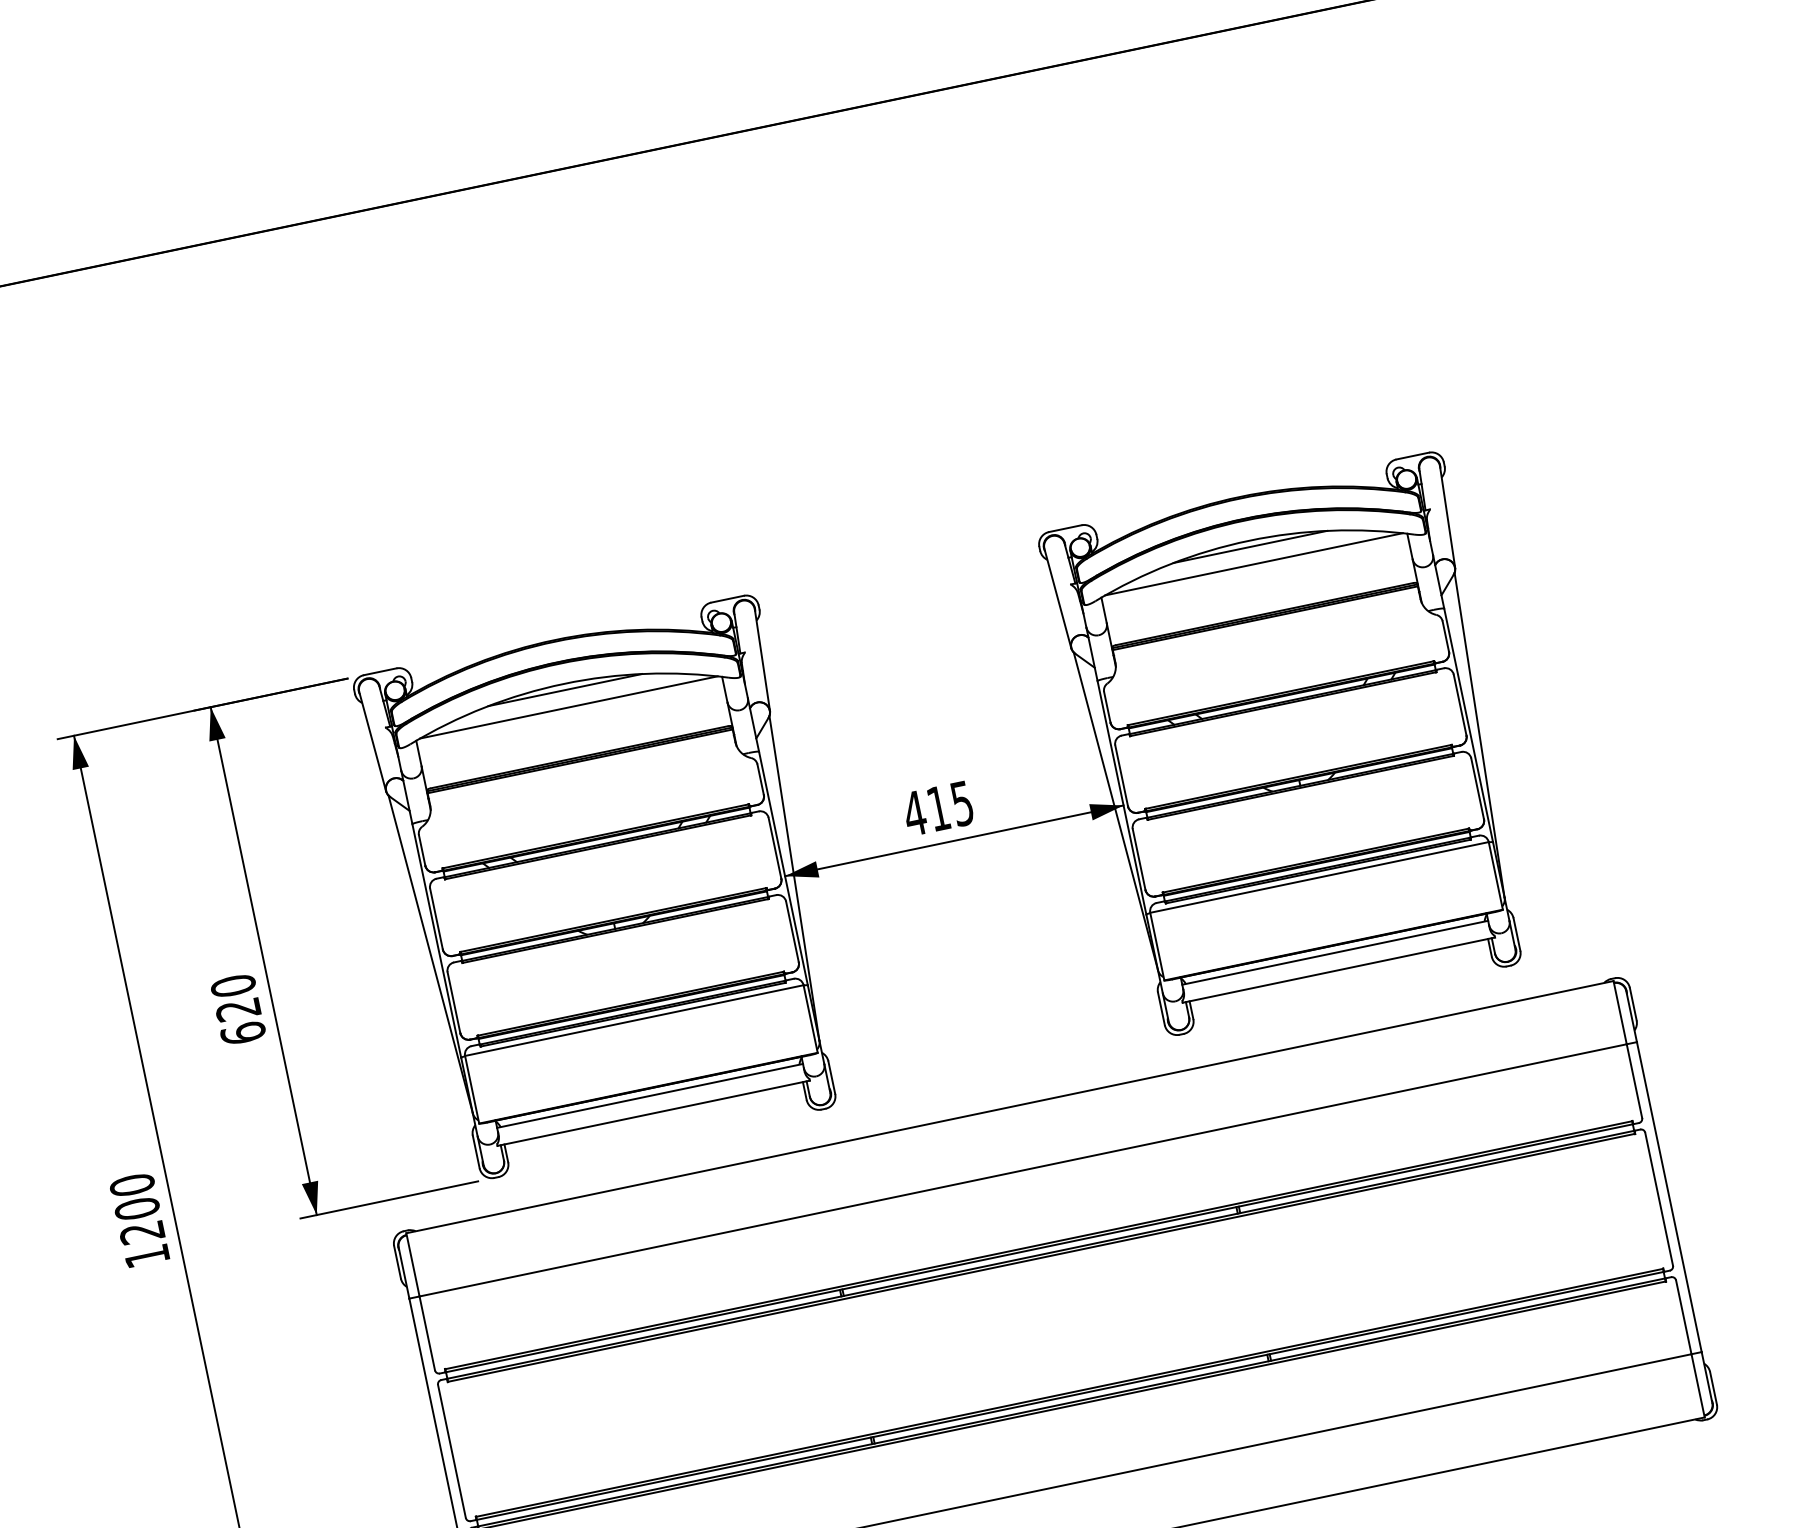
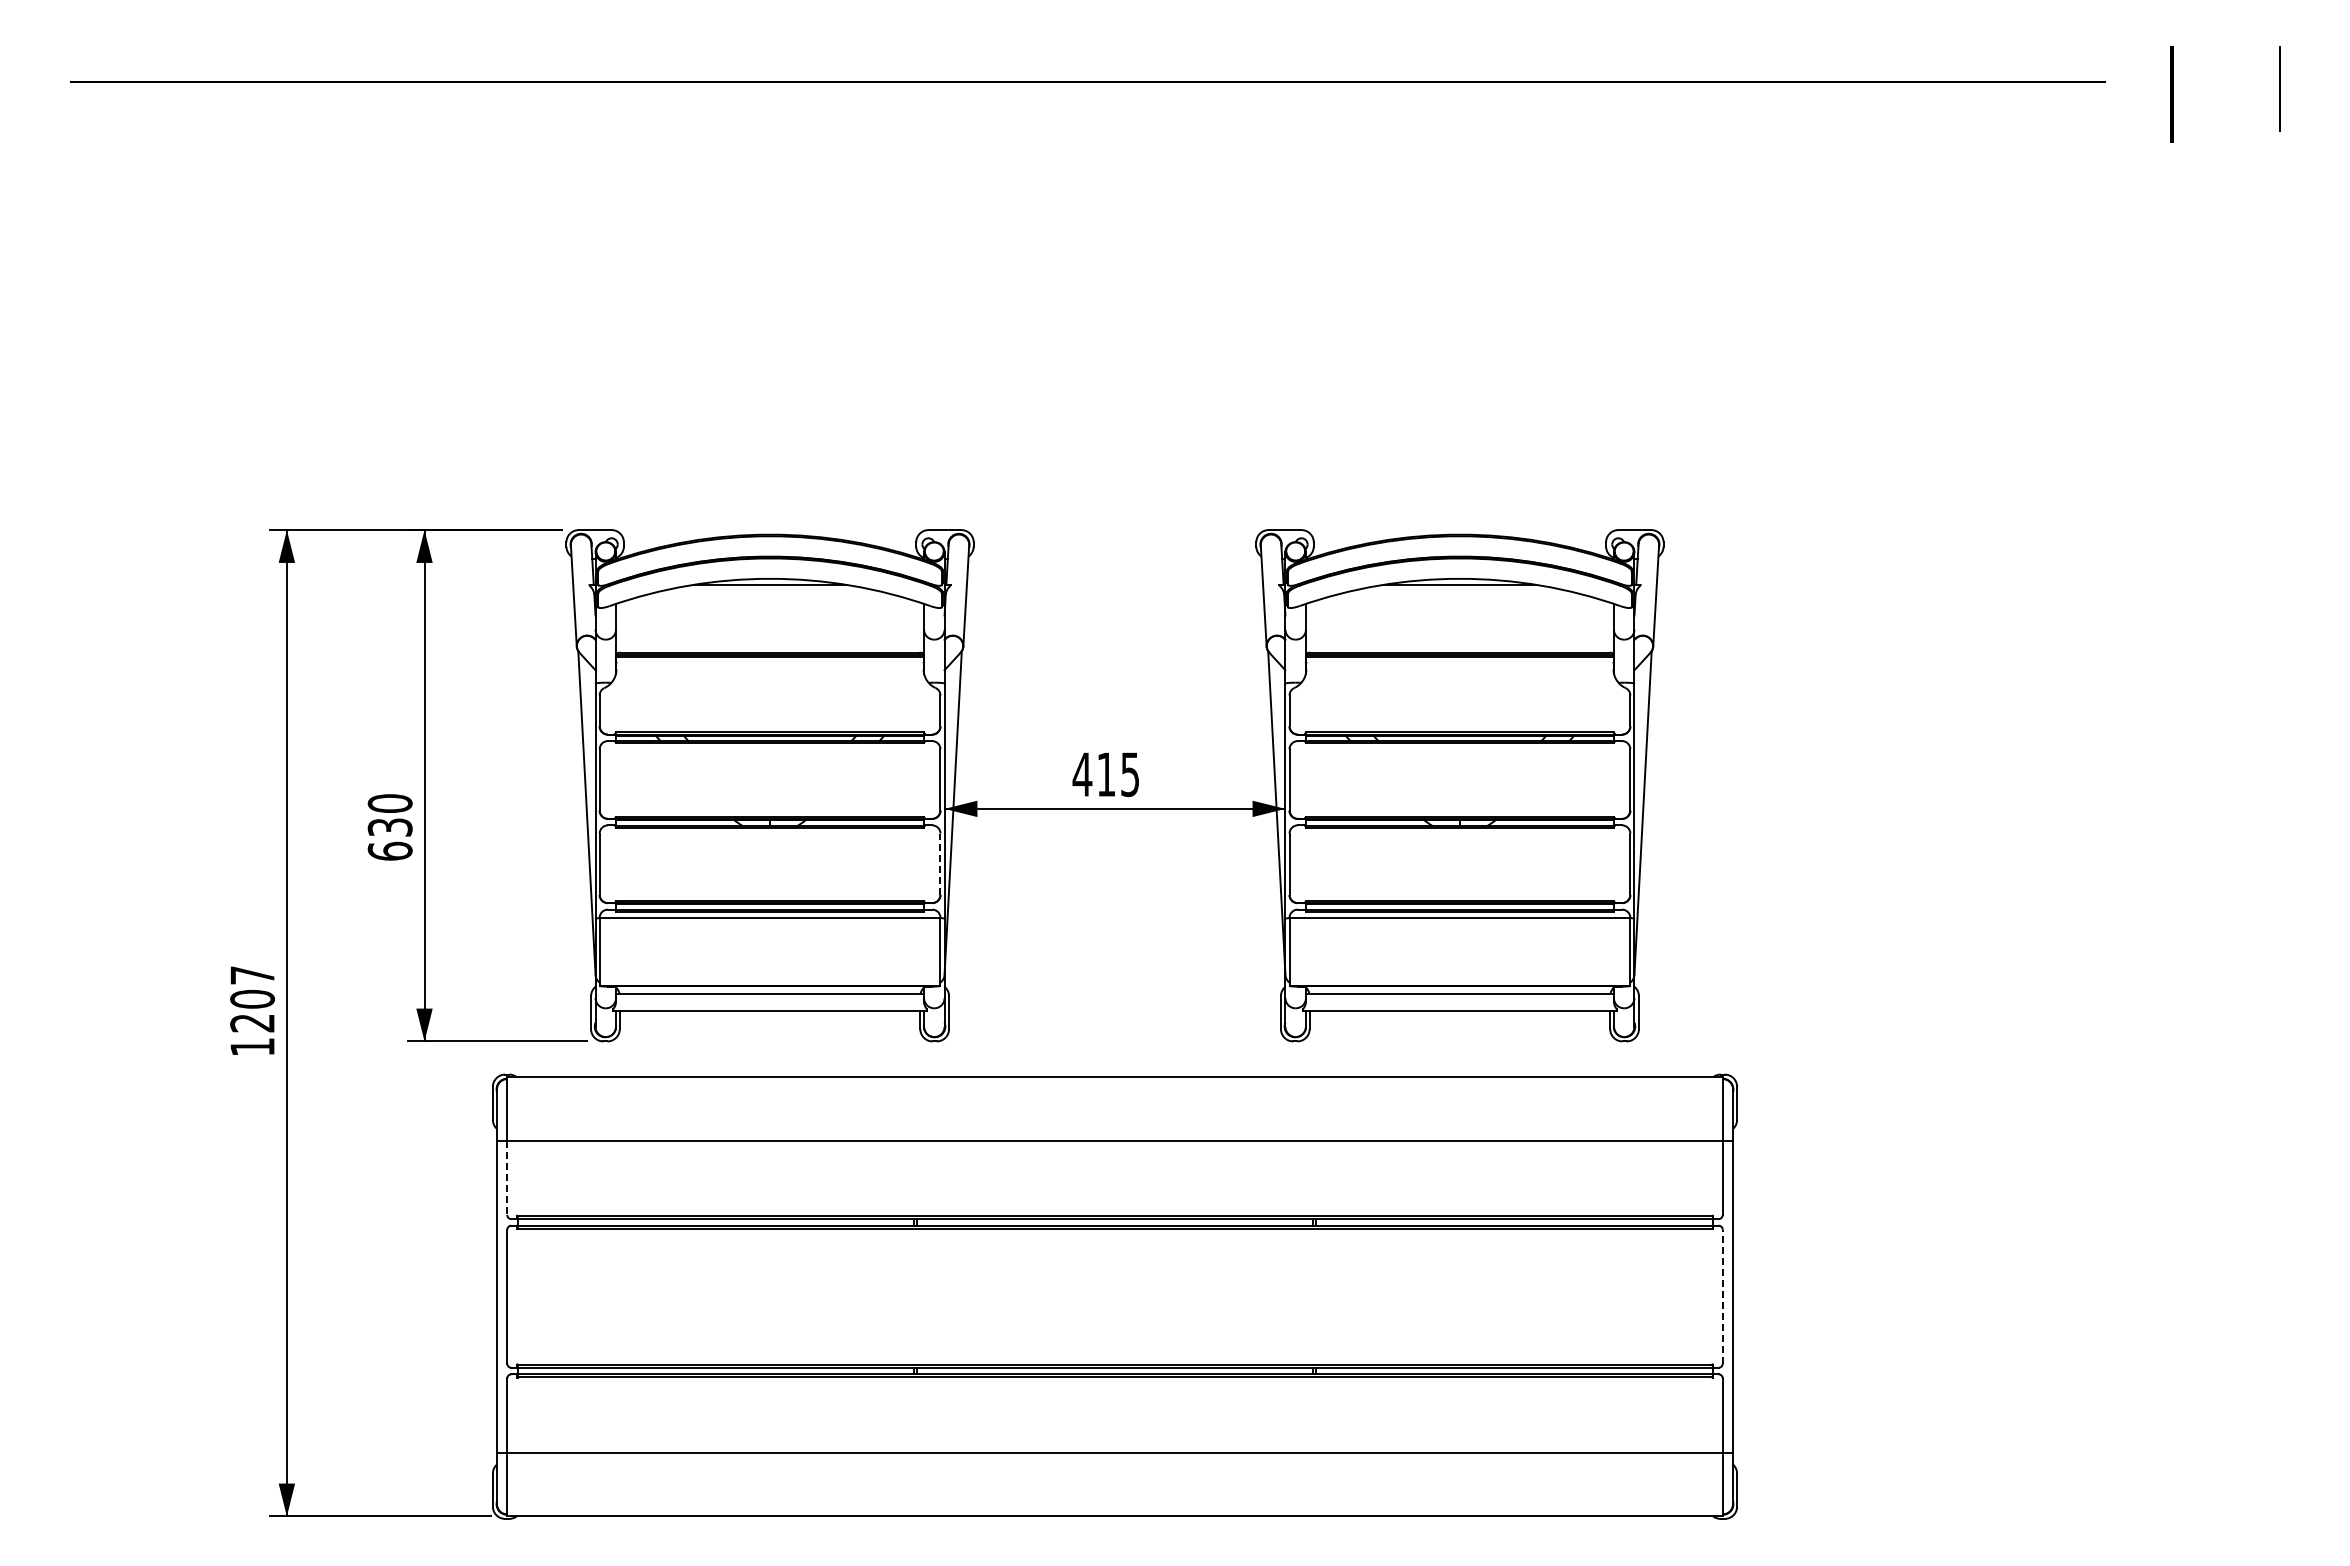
line: (1253, 564) -> (1459, 602), removed
line: (568, 707) -> (769, 602), removed
line: (792, 932) -> (940, 864), solid -> dashed
text: (238, 1009) -> (390, 827), 620 -> 630
text: (132, 1185) -> (252, 975), 1200 -> 1207
line: (1658, 1199) -> (1722, 1296), solid -> dashed
line: (427, 1333) -> (507, 1178), solid -> dashed

